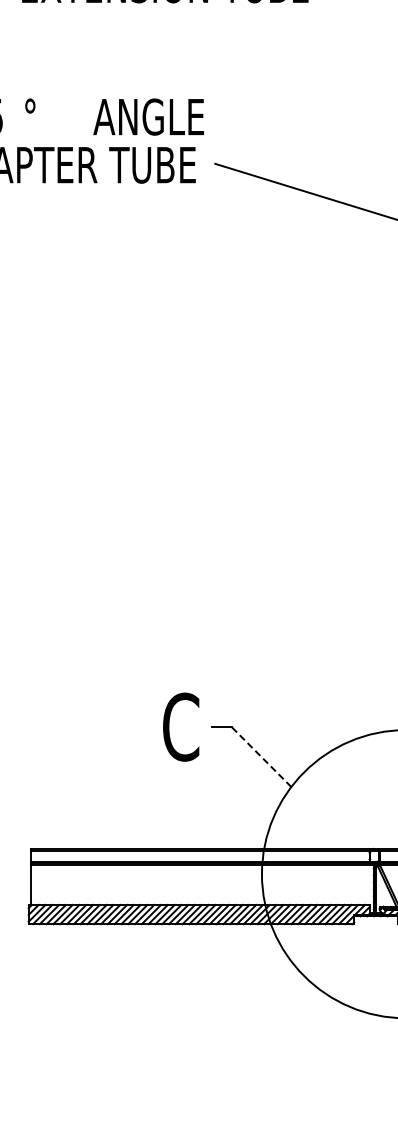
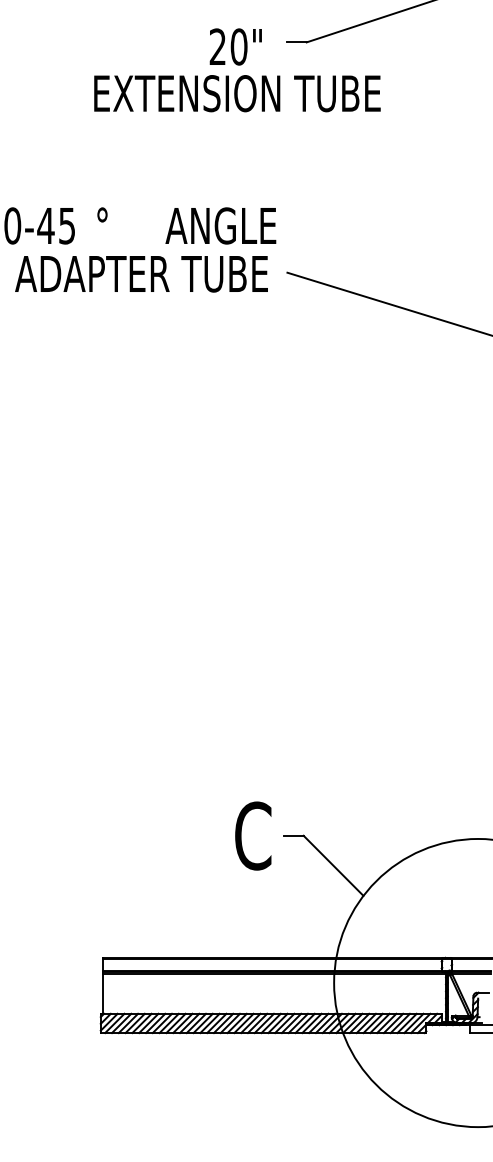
line: (261, 756) -> (333, 865), dashed -> solid

